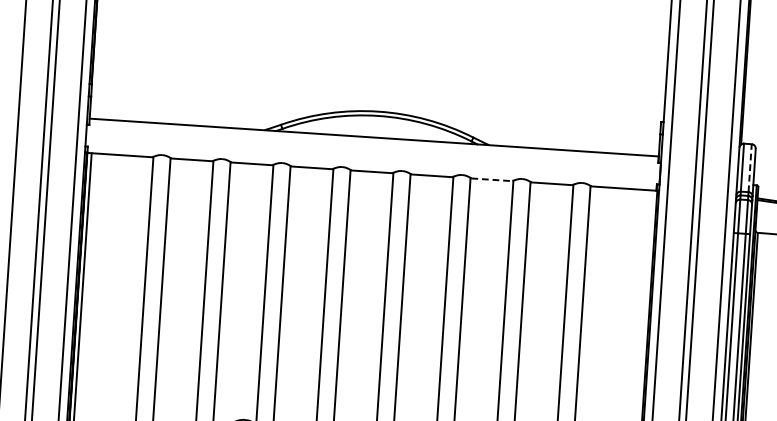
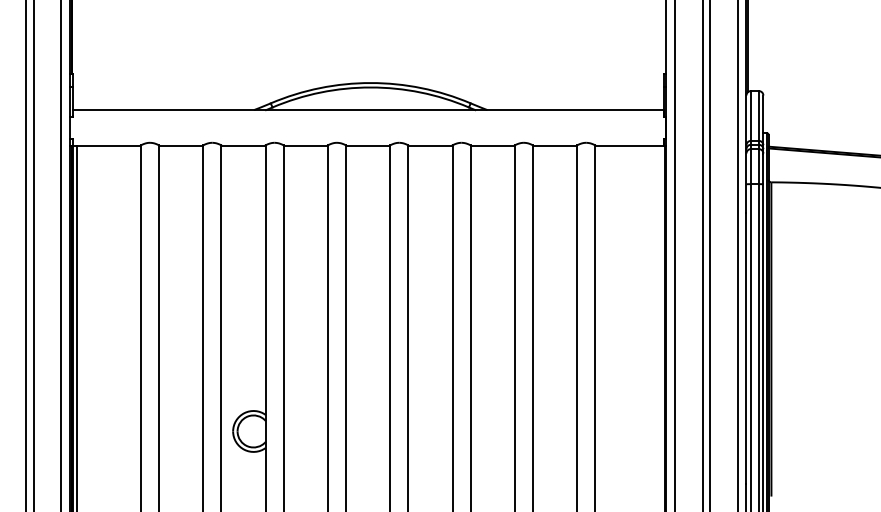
line: (749, 167) -> (758, 115), dashed -> solid
line: (492, 179) -> (493, 145), dashed -> solid

